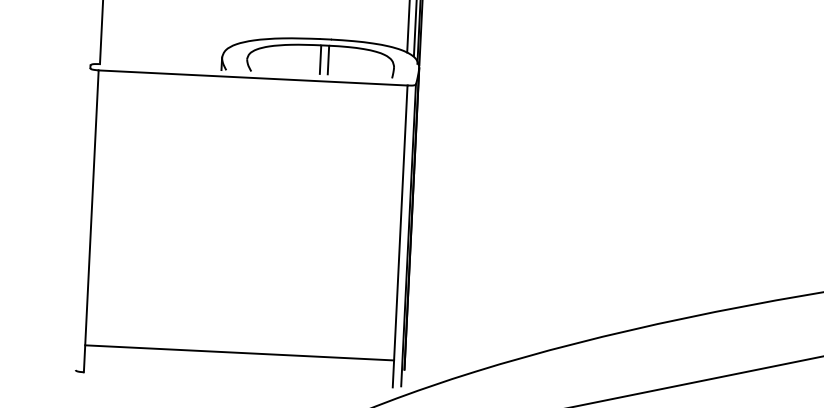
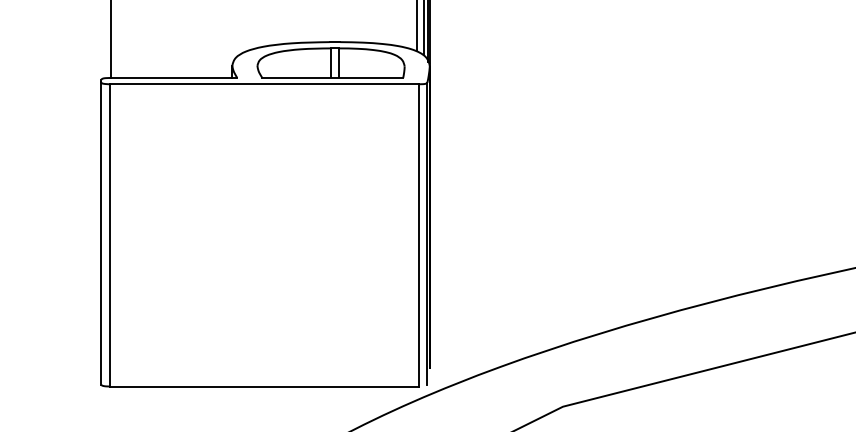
line: (162, 66) -> (173, 77), added
line: (321, 74) -> (332, 77), added
line: (83, 219) -> (101, 233), added
line: (238, 352) -> (263, 386), moved

